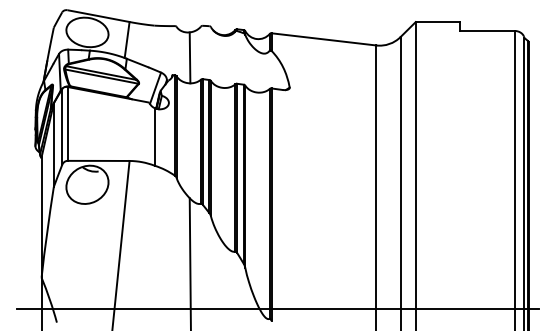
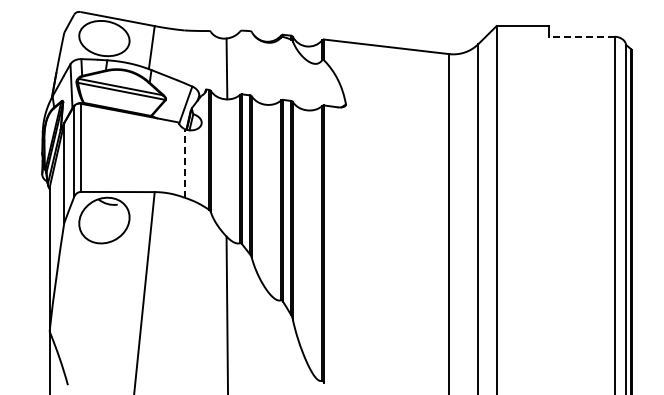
line: (486, 30) -> (581, 36), solid -> dashed
line: (154, 136) -> (184, 162), solid -> dashed
line: (277, 308) -> (331, 368), removed

